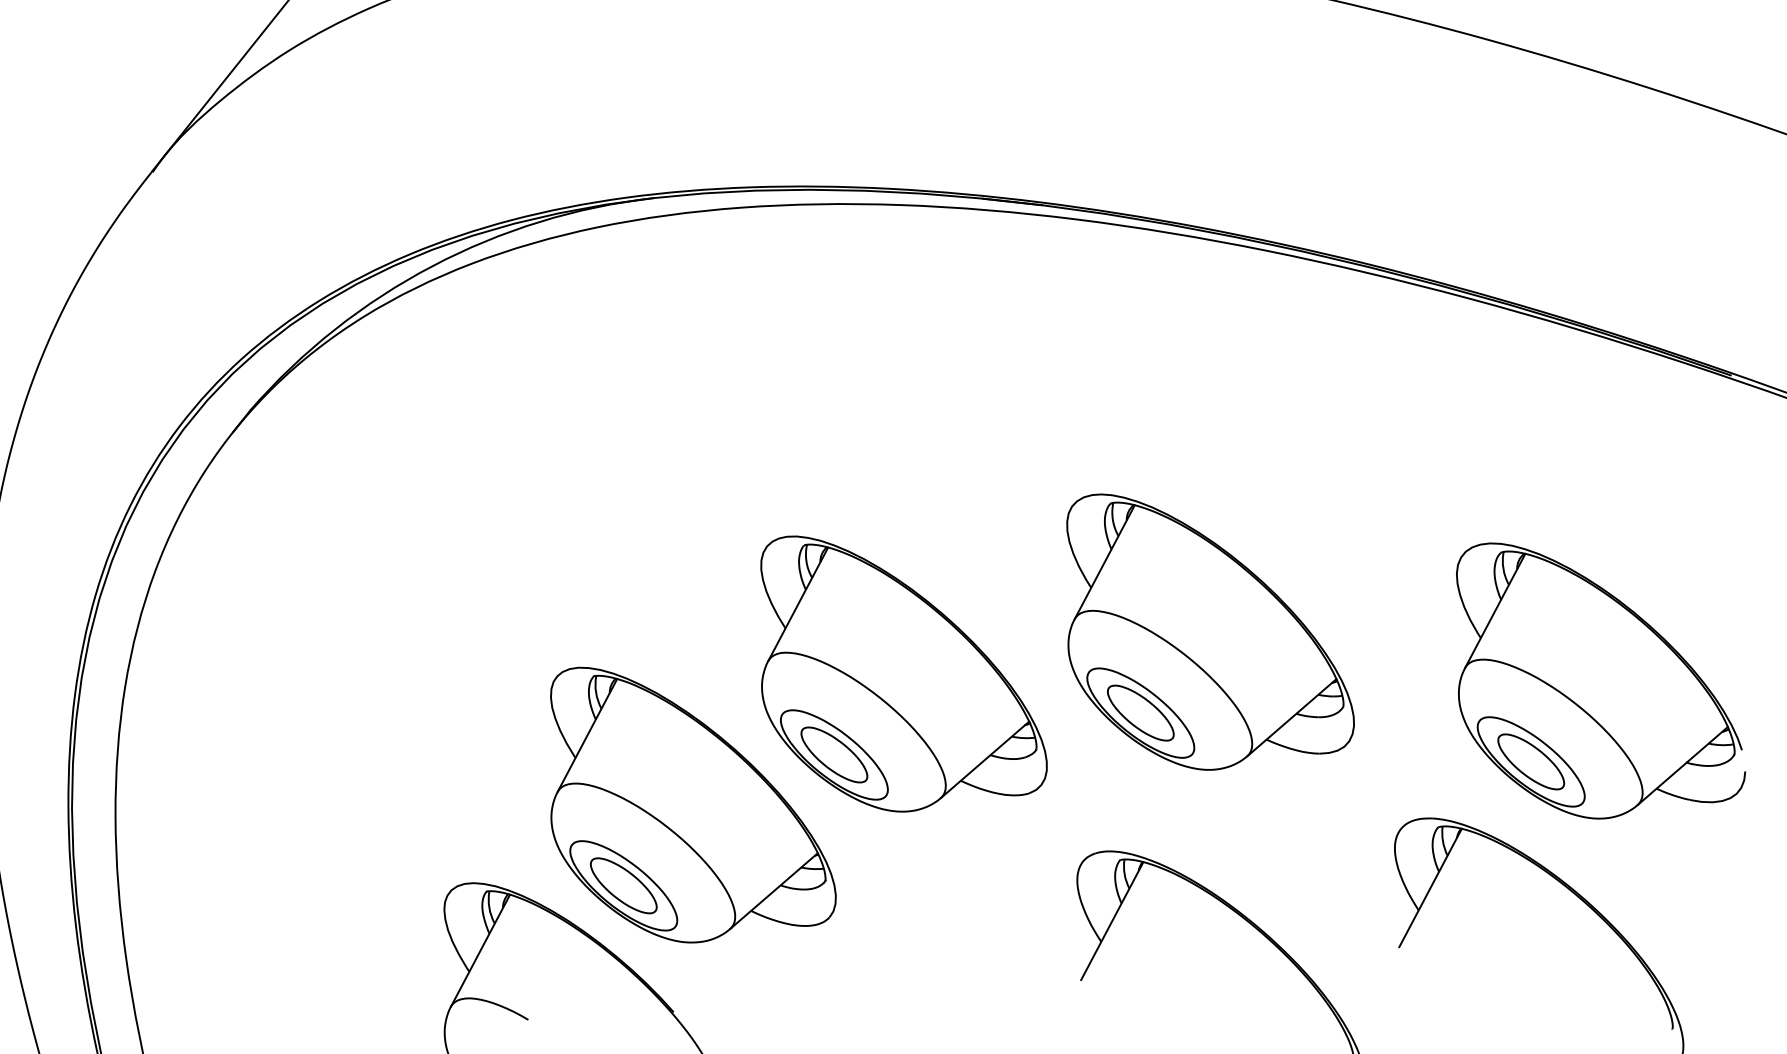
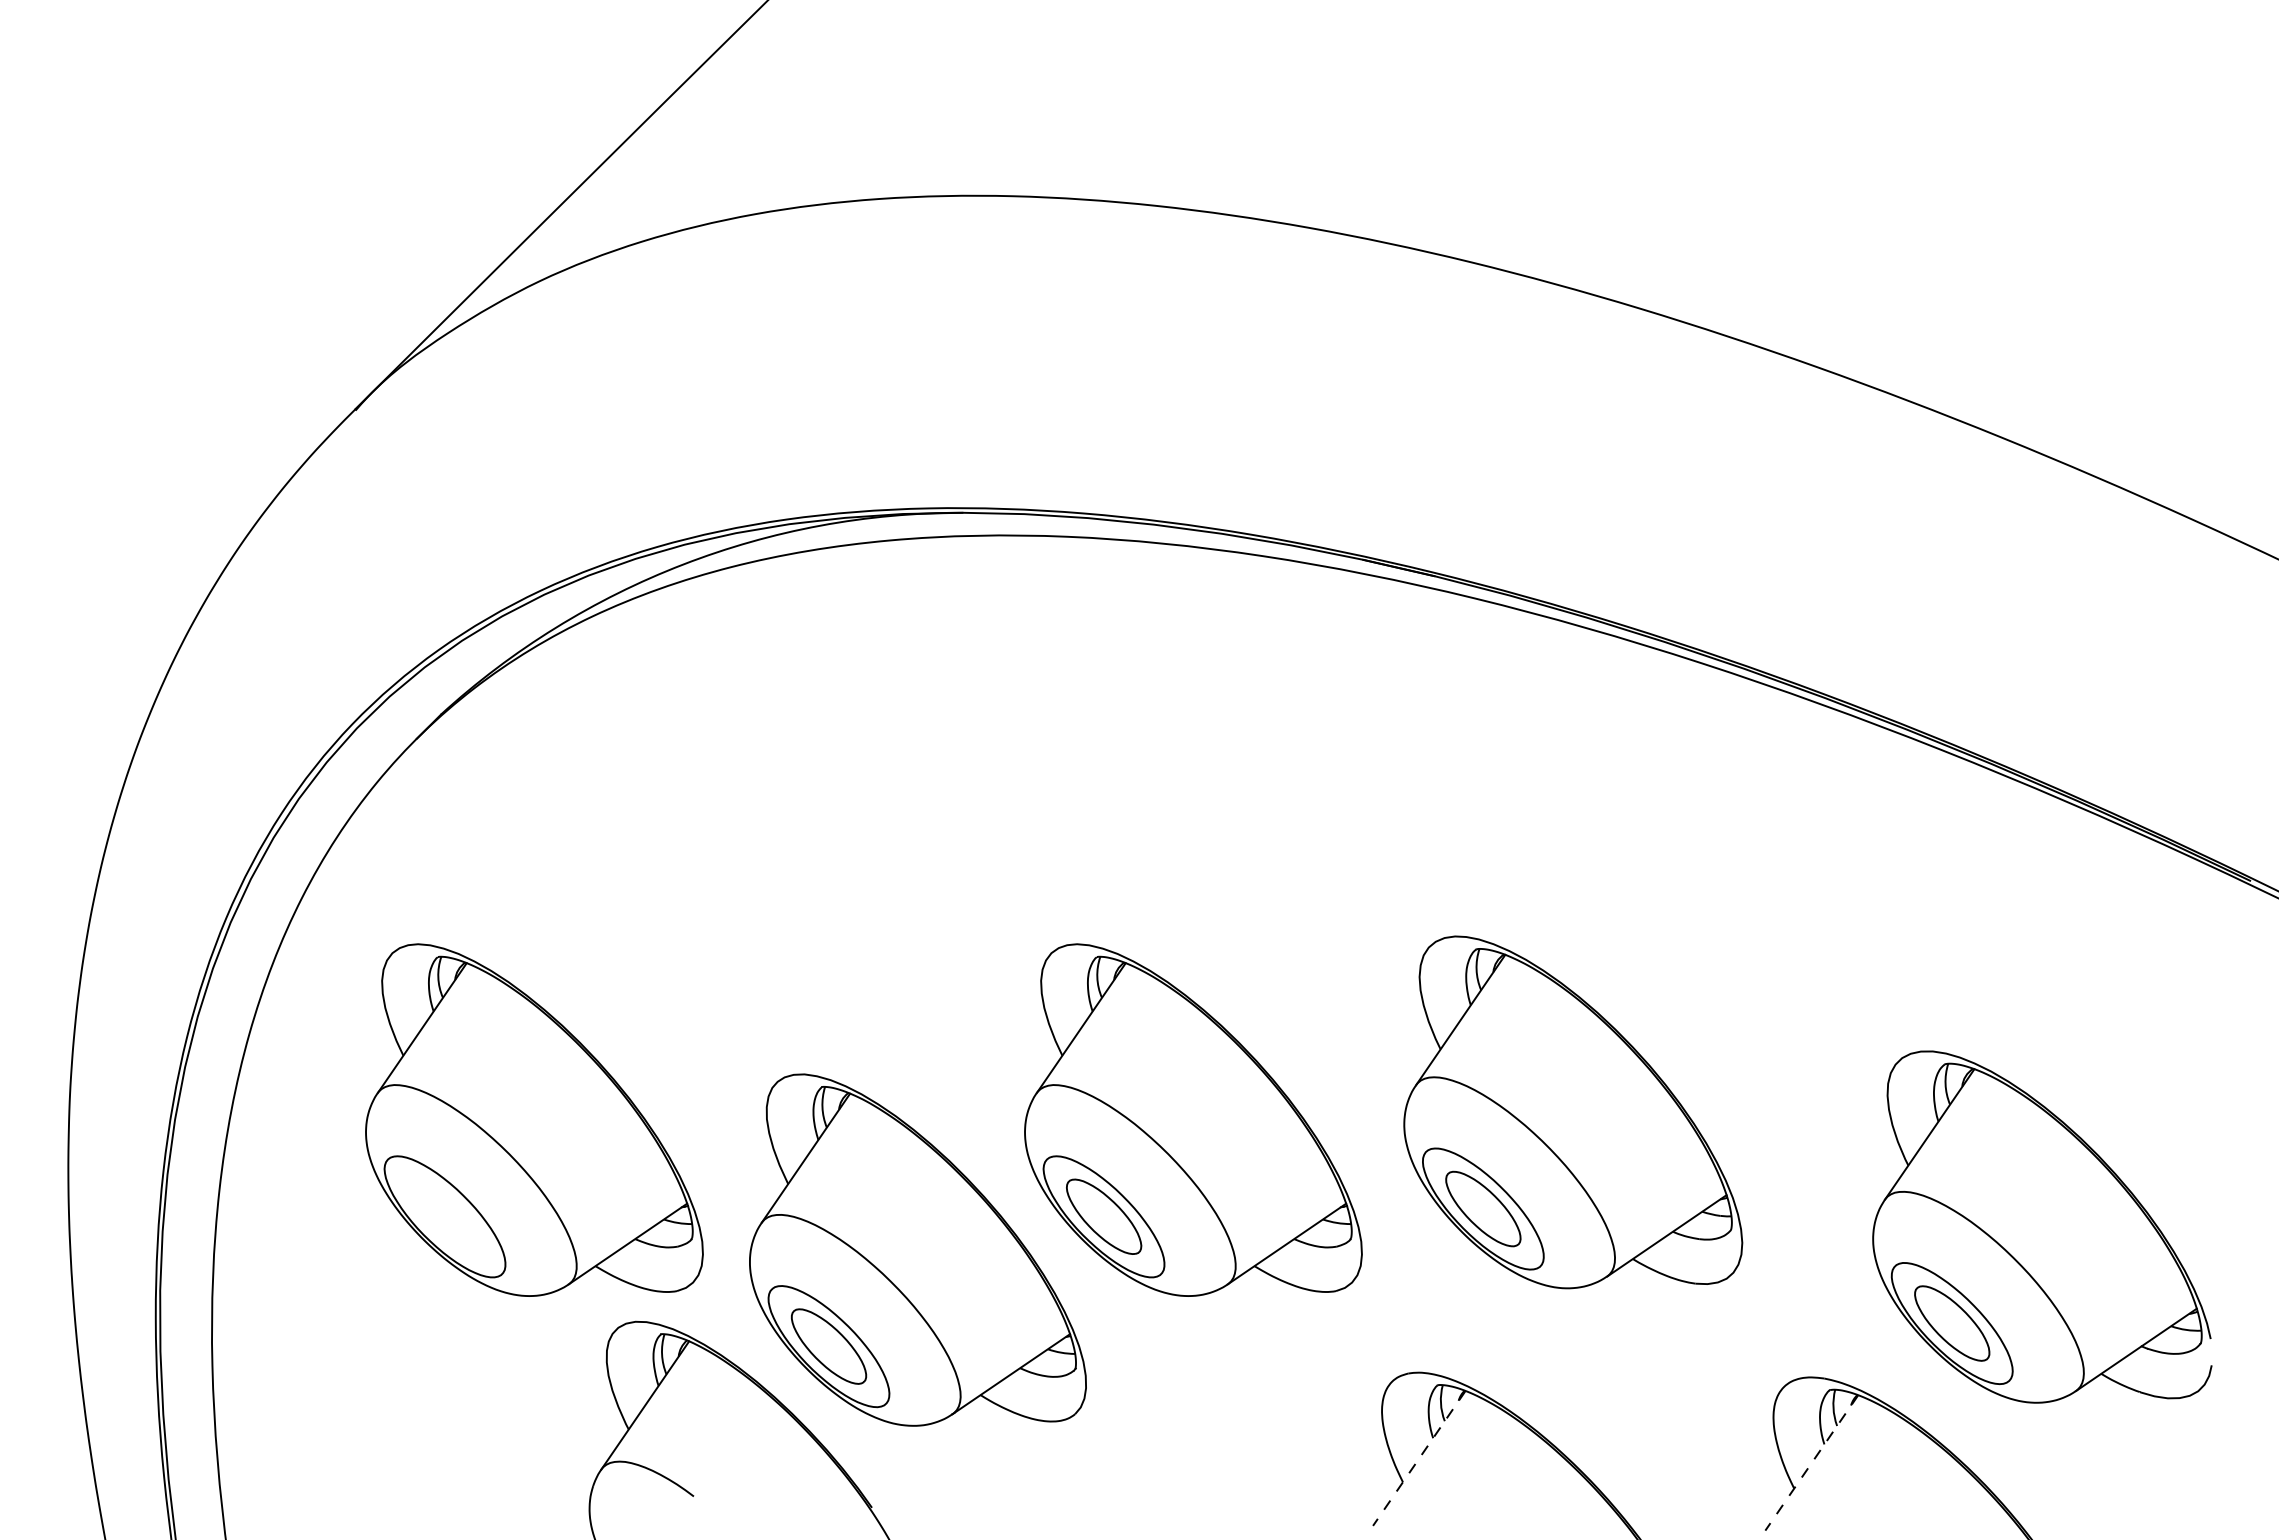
part: (364, 729) -> (534, 1119), added
line: (1430, 888) -> (1811, 1463), solid -> dashed
line: (1112, 921) -> (1419, 1458), solid -> dashed

